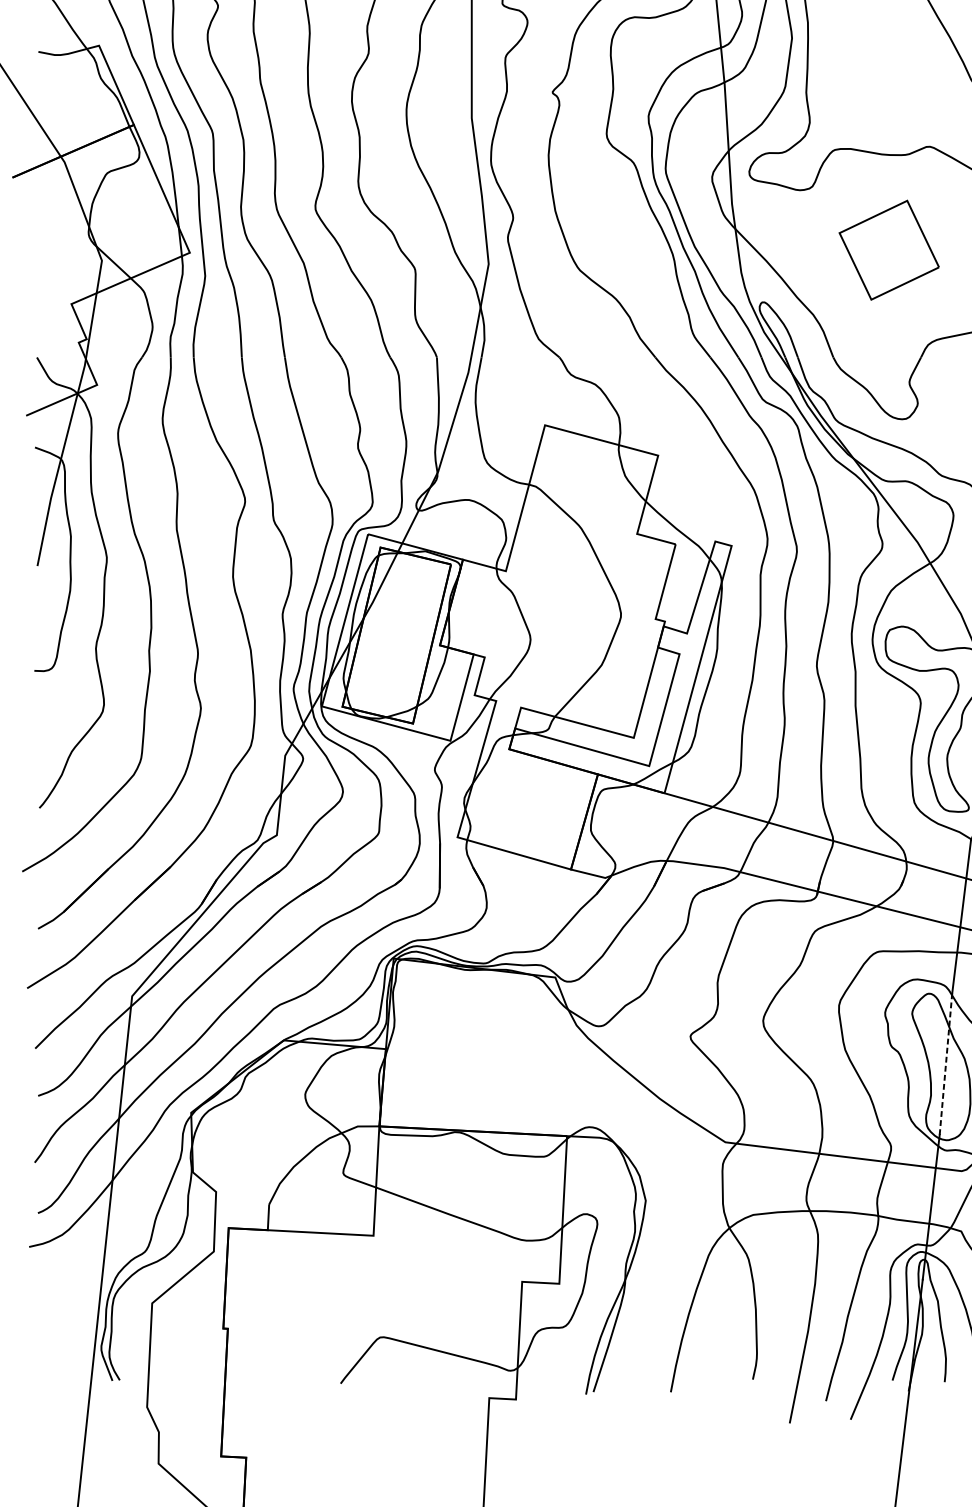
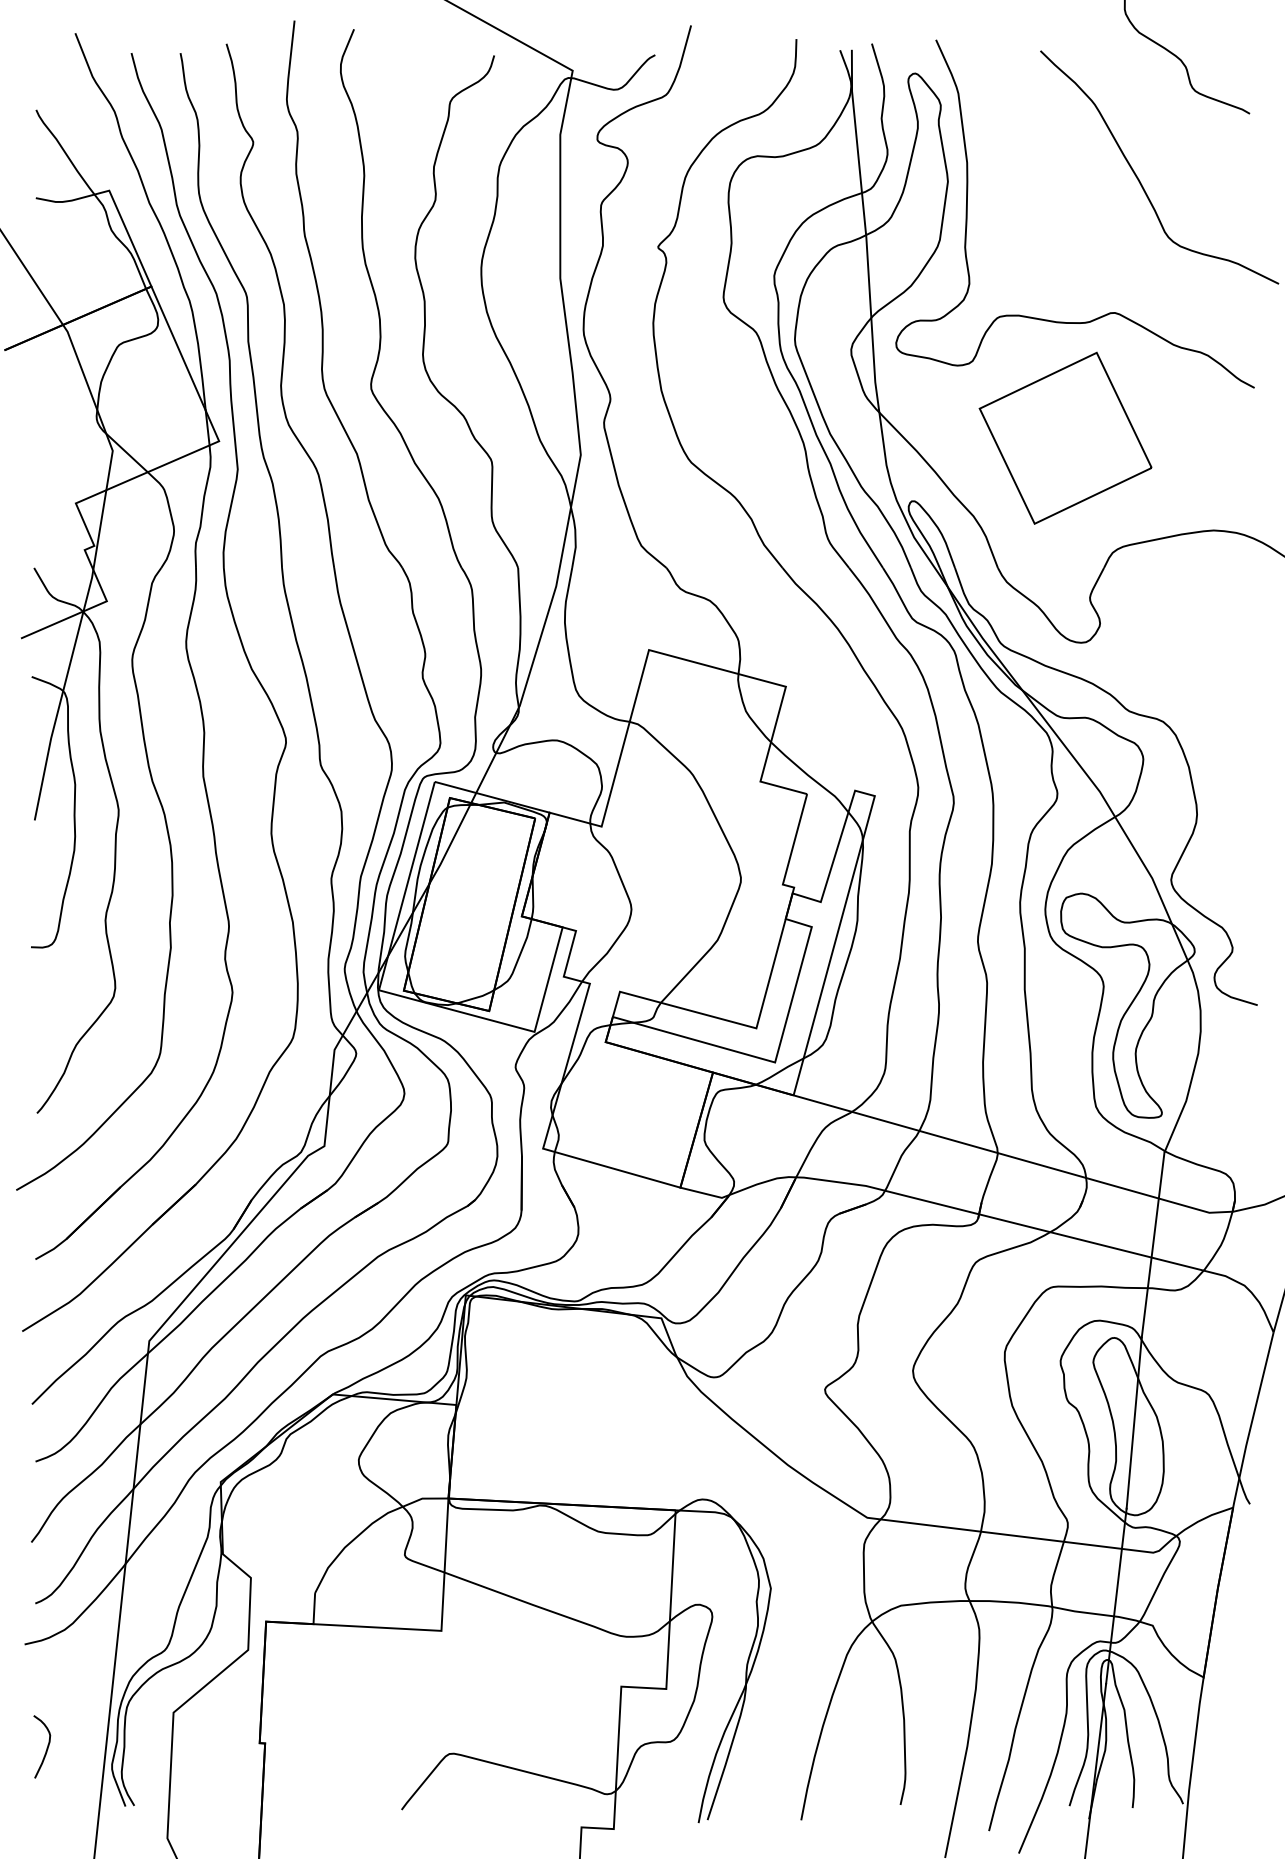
part: (889, 249) -> (1065, 437), size x1.43
line: (946, 1064) -> (1134, 1423), dashed -> solid
curve: (47, 1332) -> (46, 1747), added

